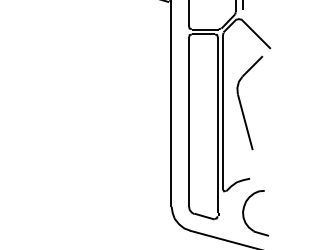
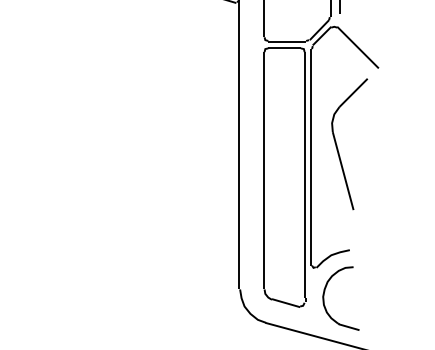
part: (244, 214) -> (325, 300), moved

